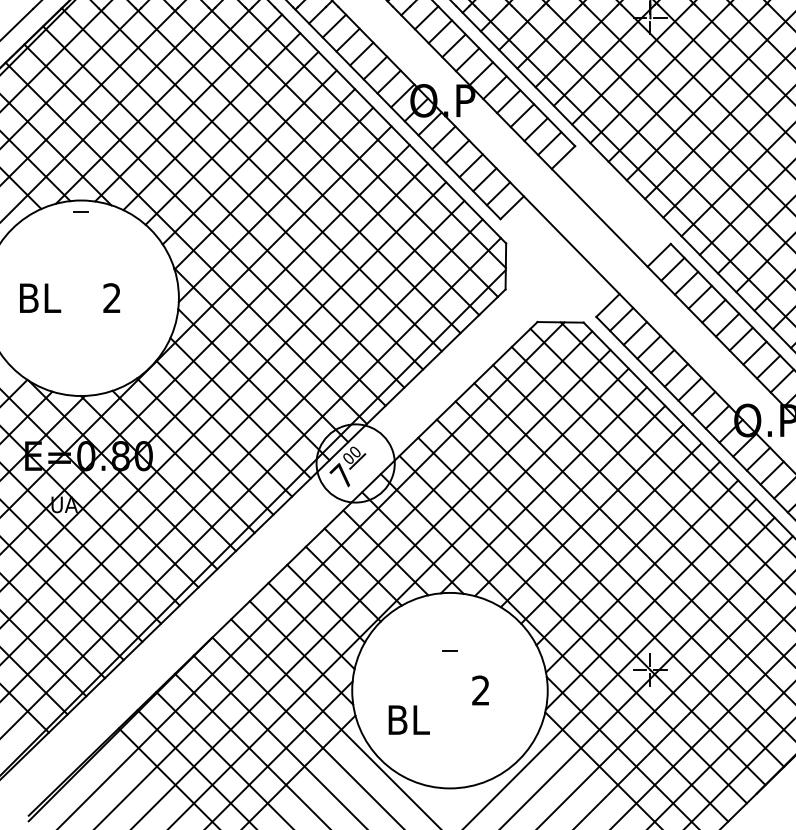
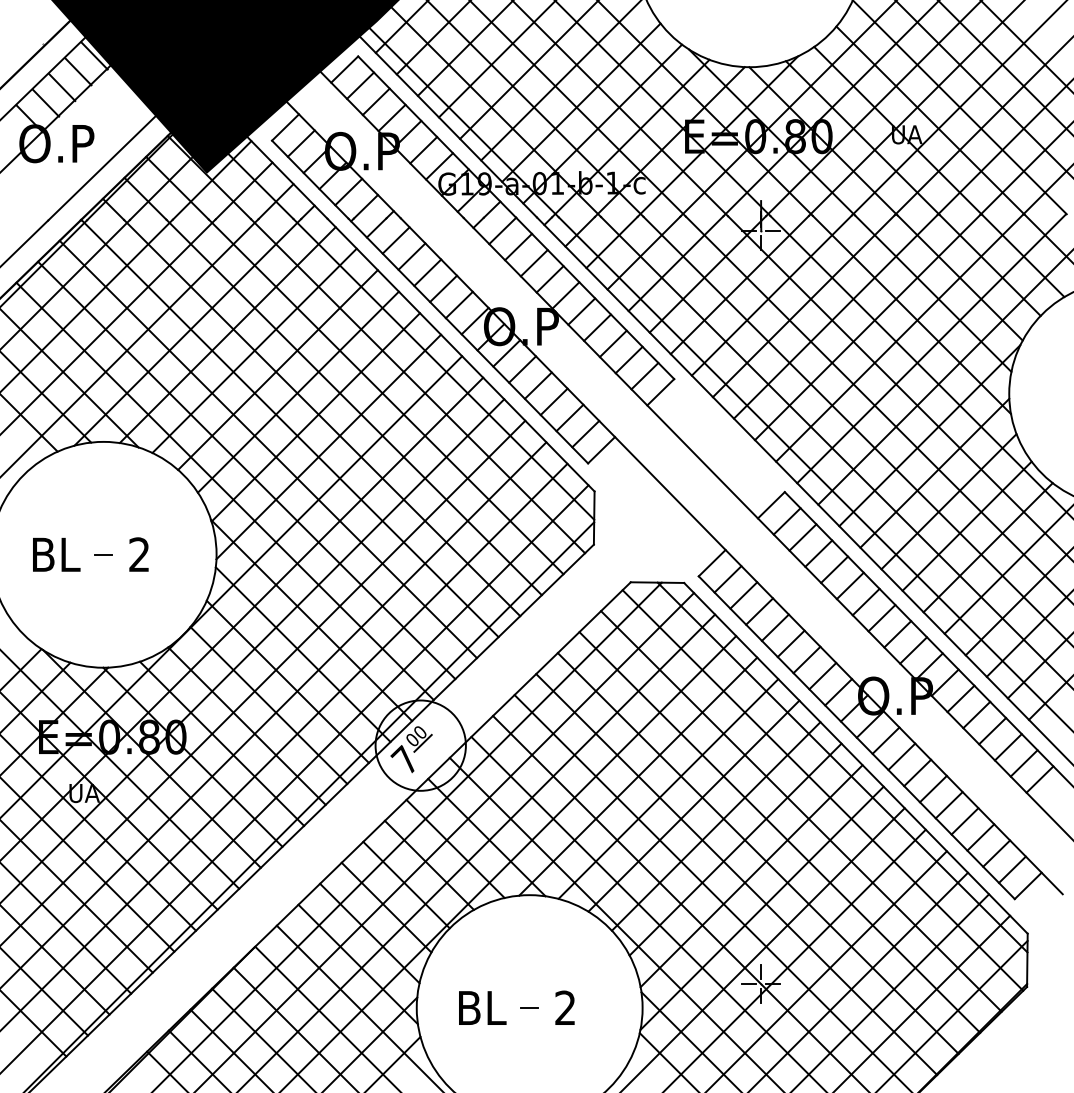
line: (81, 211) -> (103, 554), moved
line: (449, 650) -> (529, 1007), moved
text: (409, 719) -> (482, 1007), moved

